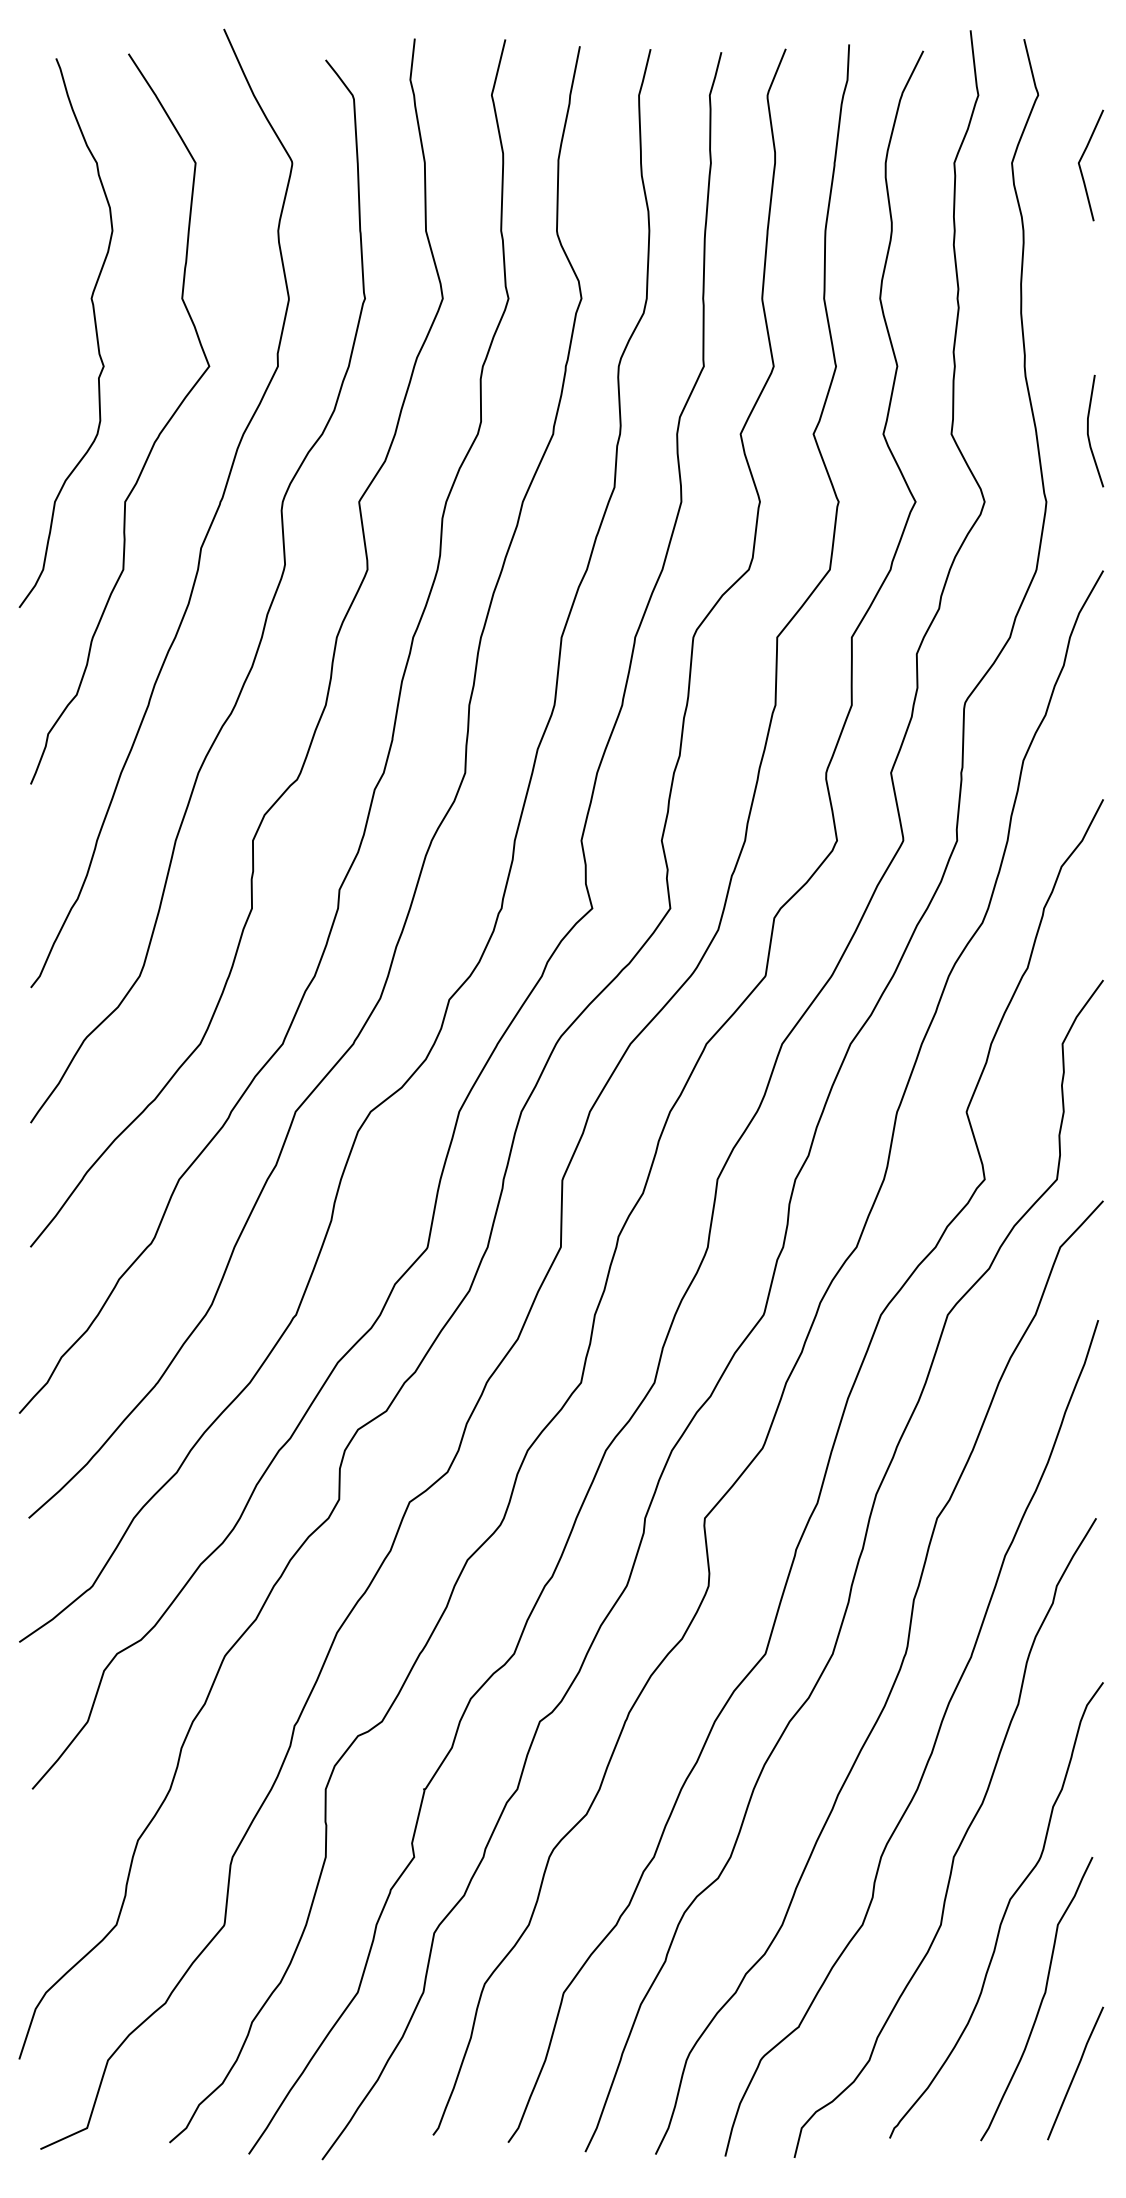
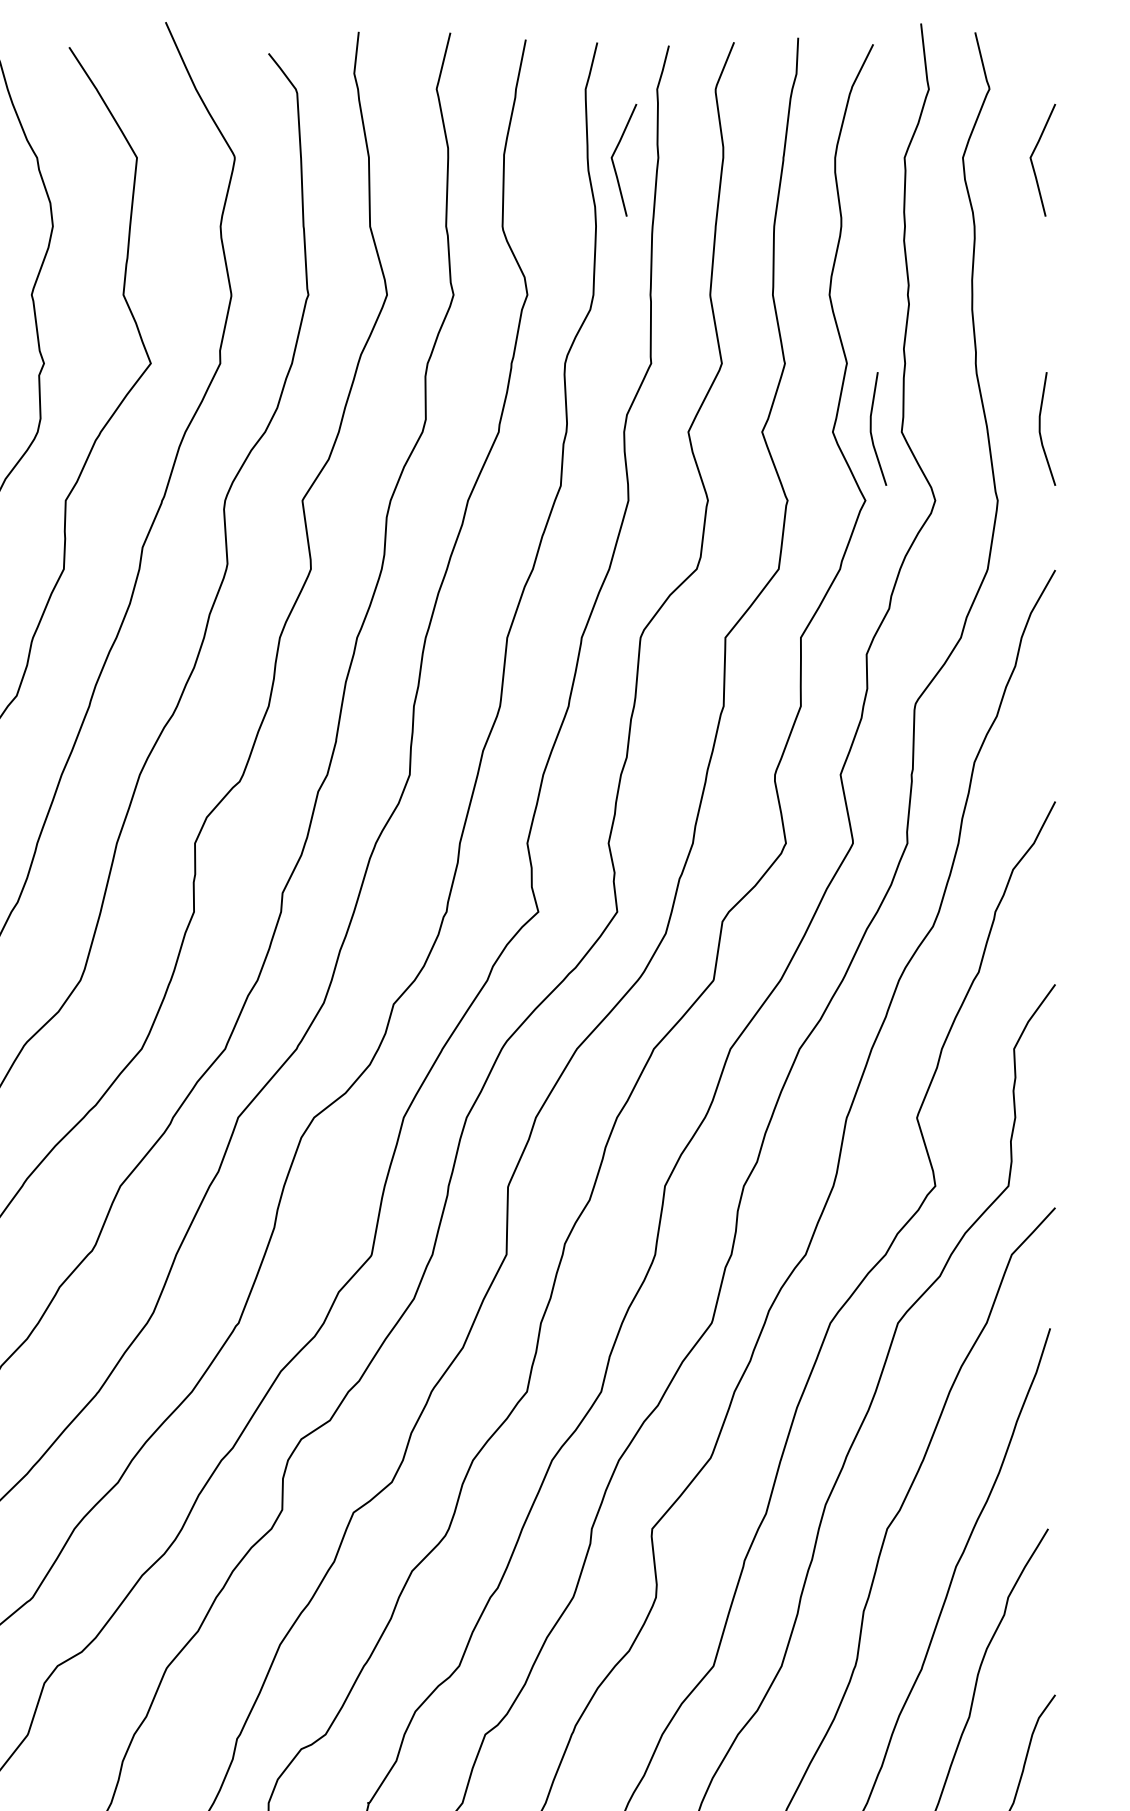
line: (667, 168) -> (614, 163), added
line: (921, 430) -> (871, 428), added

